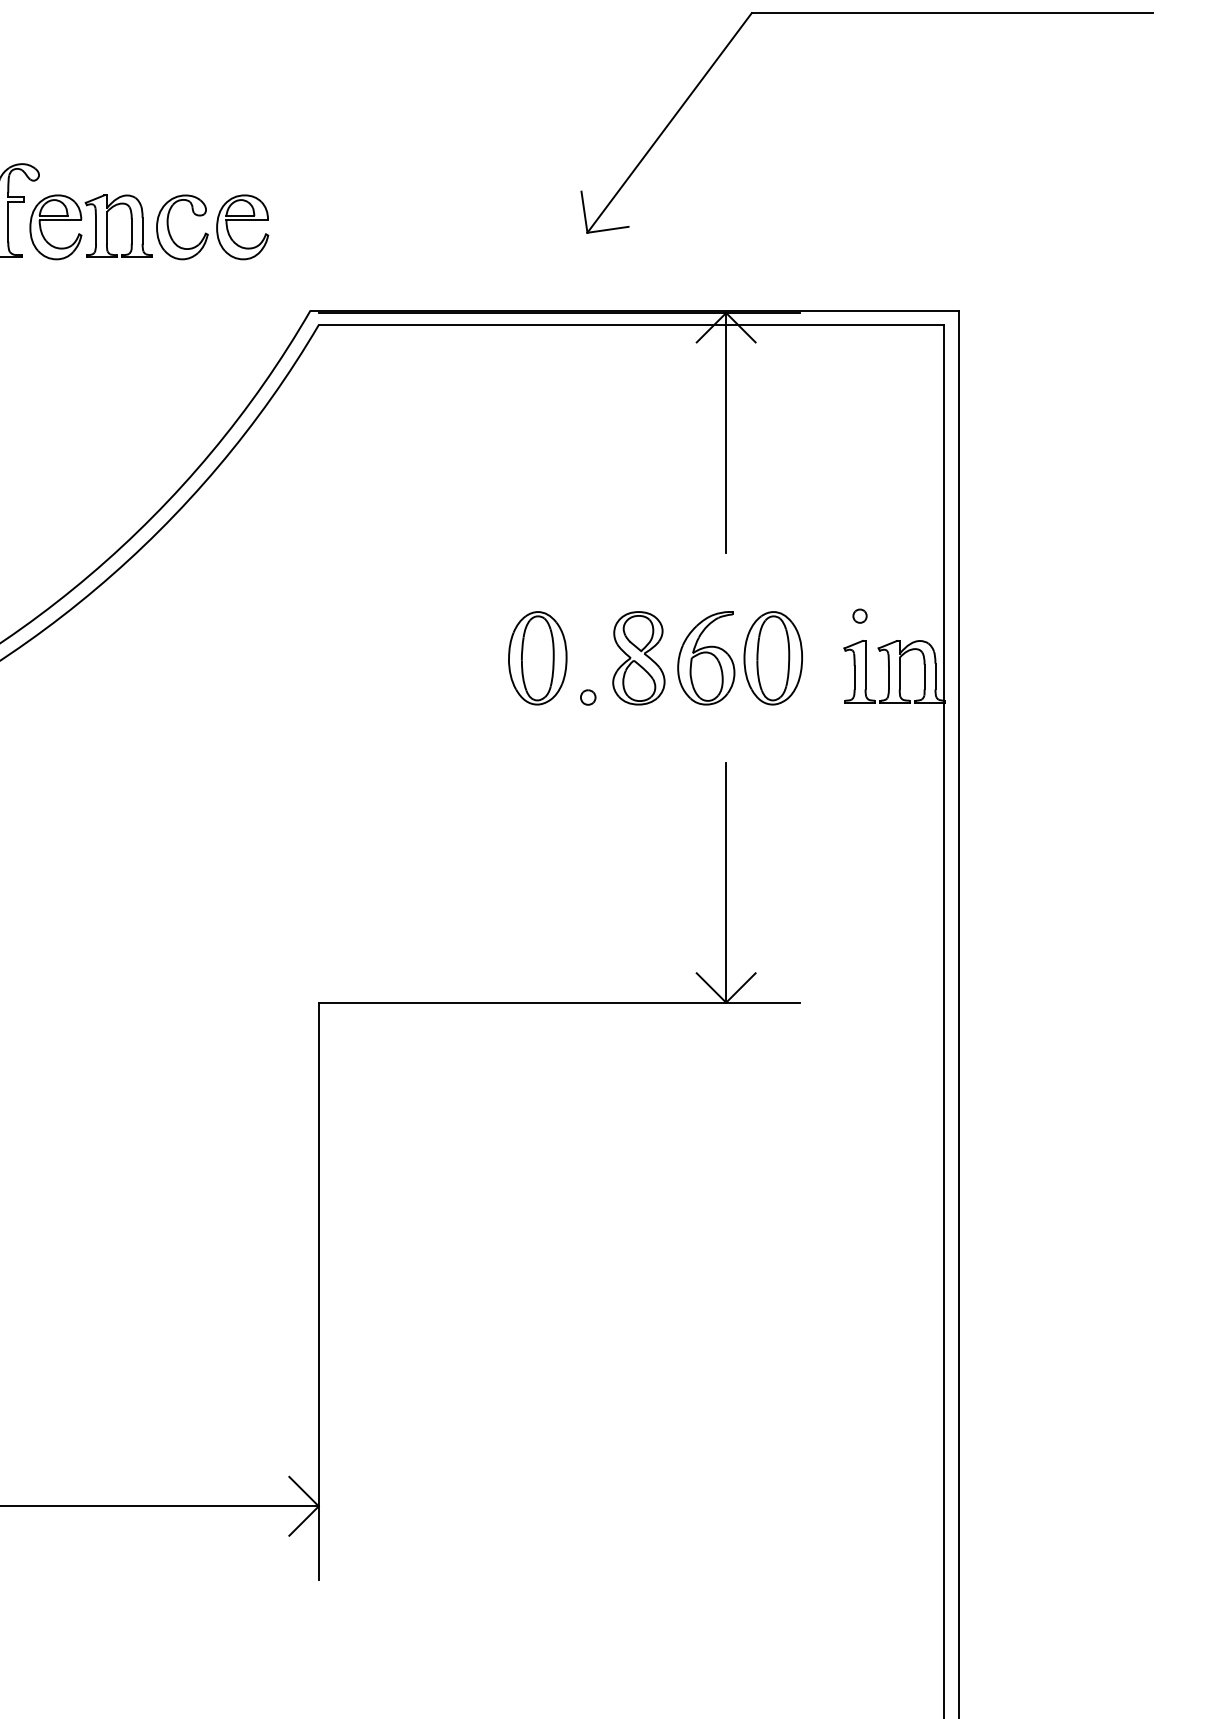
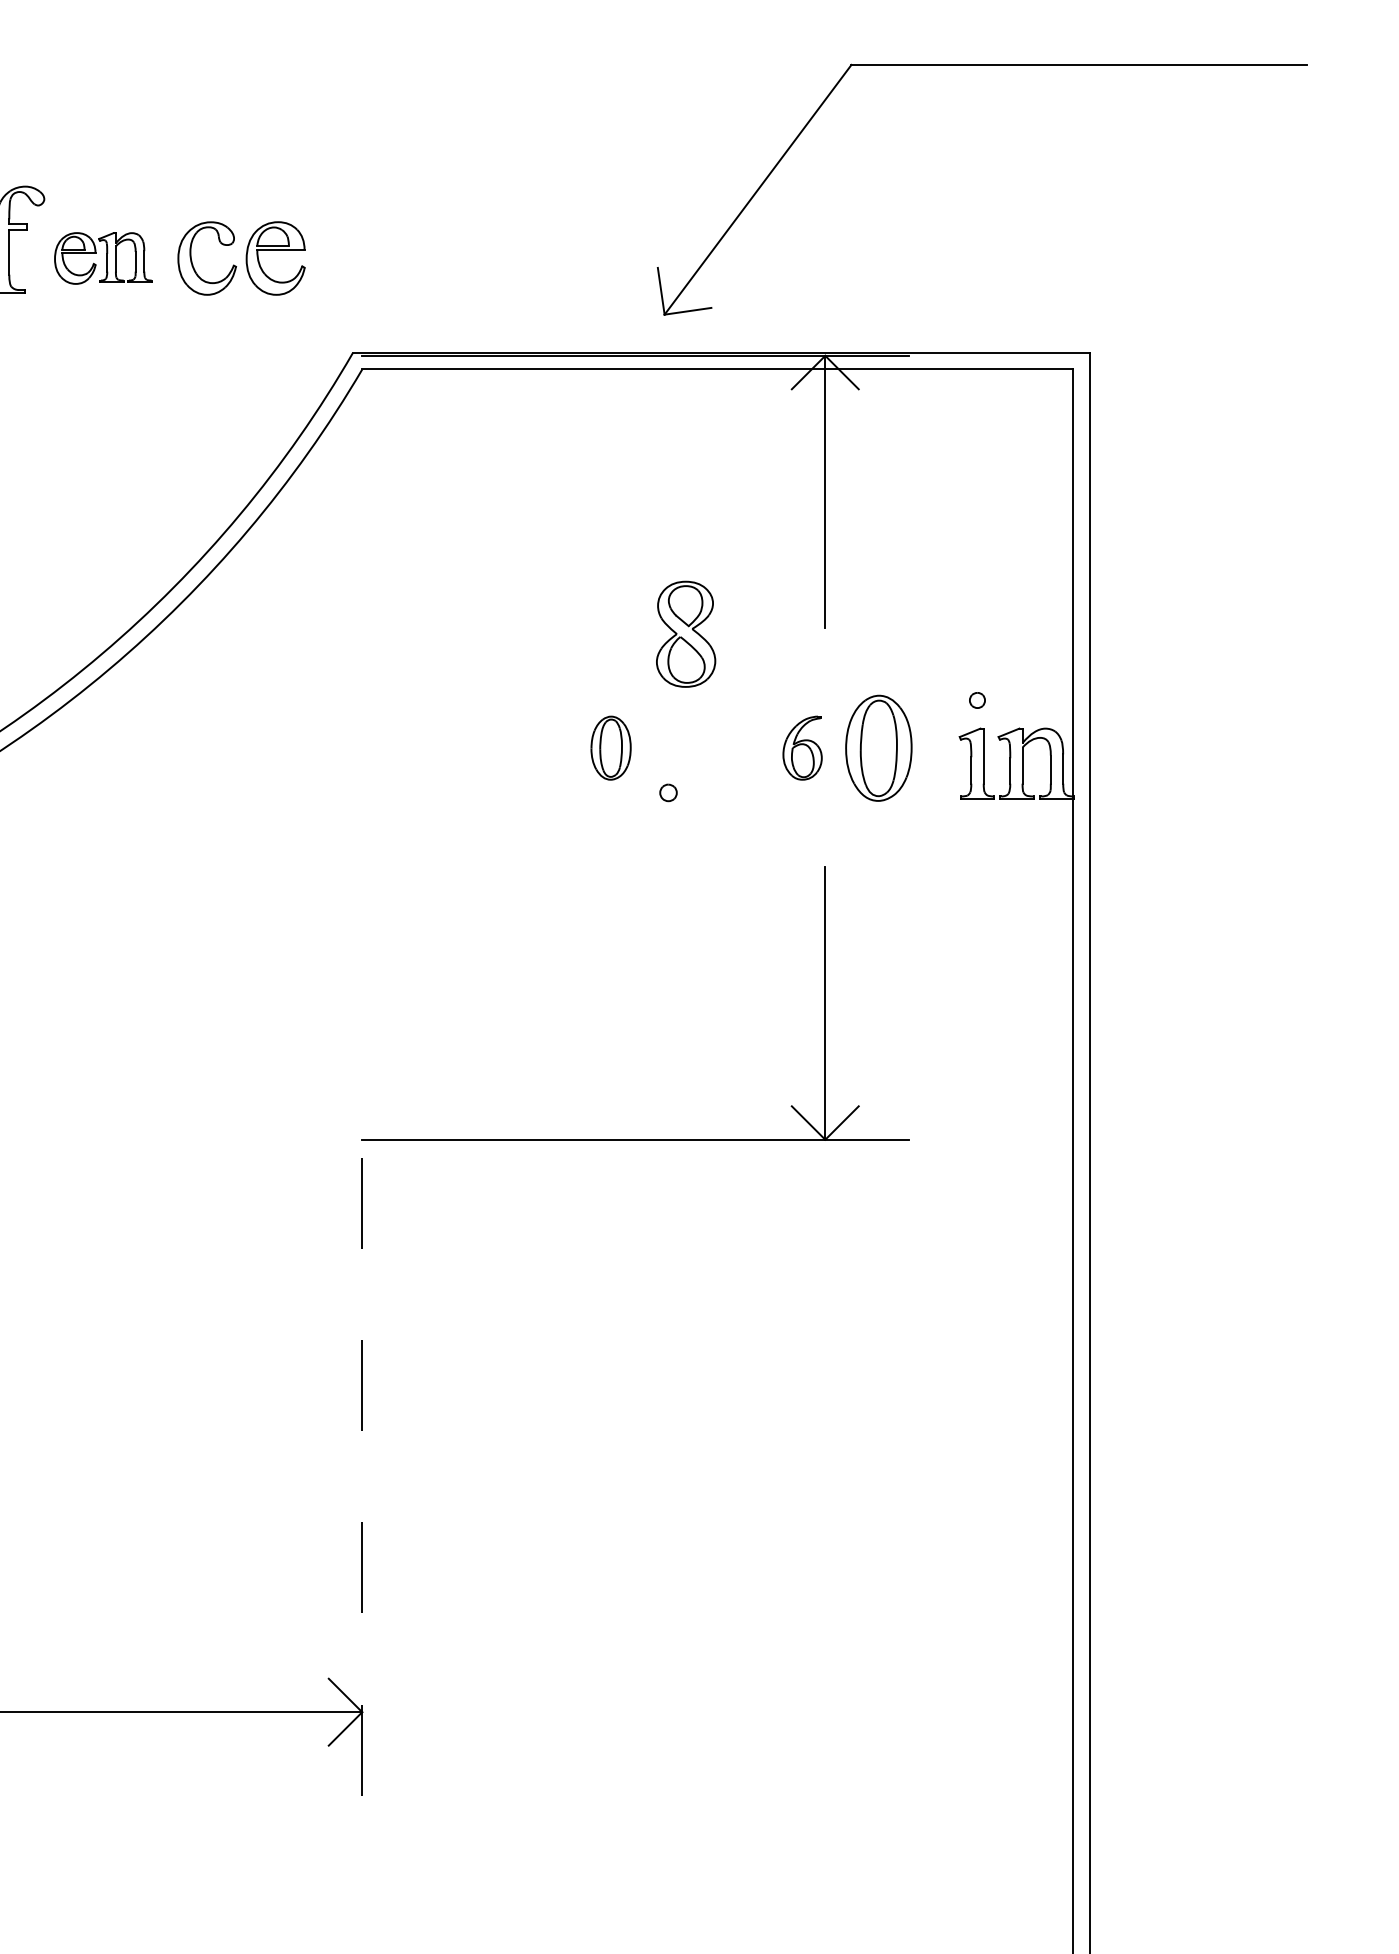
part: (866, 13) -> (981, 65), moved
part: (90, 227) -> (102, 258), size x0.7
part: (537, 657) -> (610, 747), size x0.6
part: (639, 657) -> (686, 633), moved
part: (706, 657) -> (802, 747), size x0.6
line: (319, 1291) -> (362, 1467), solid -> dashed

